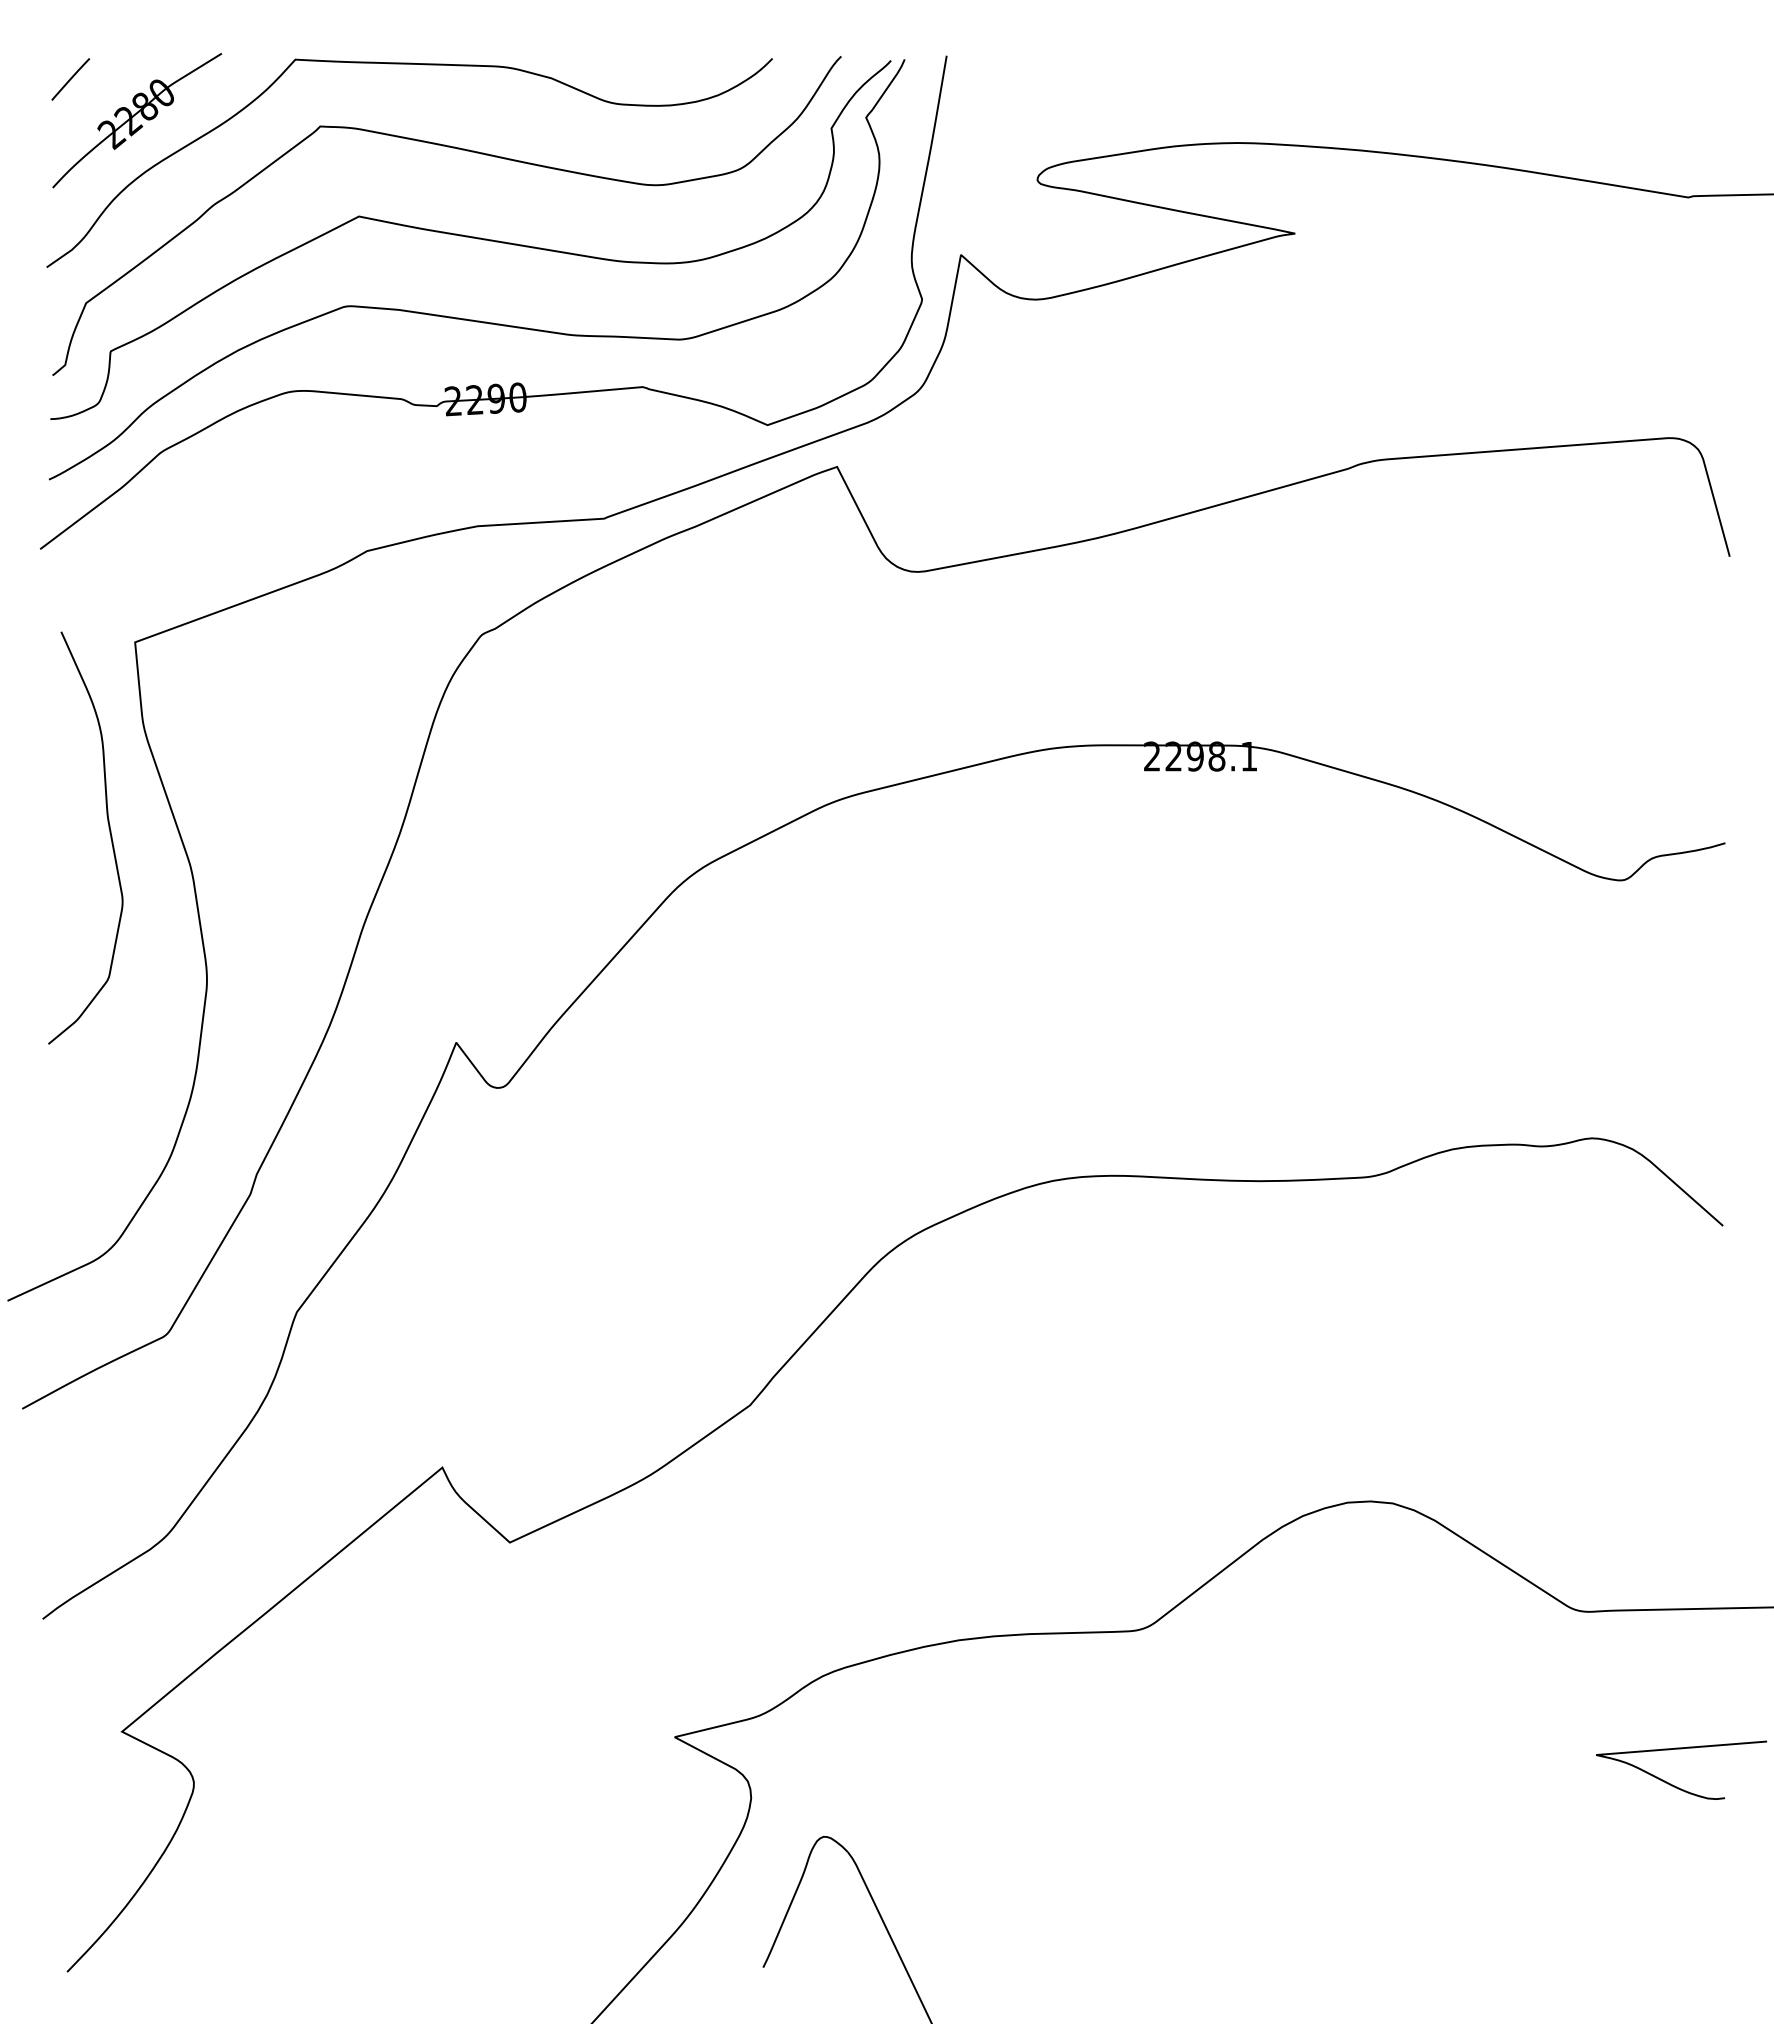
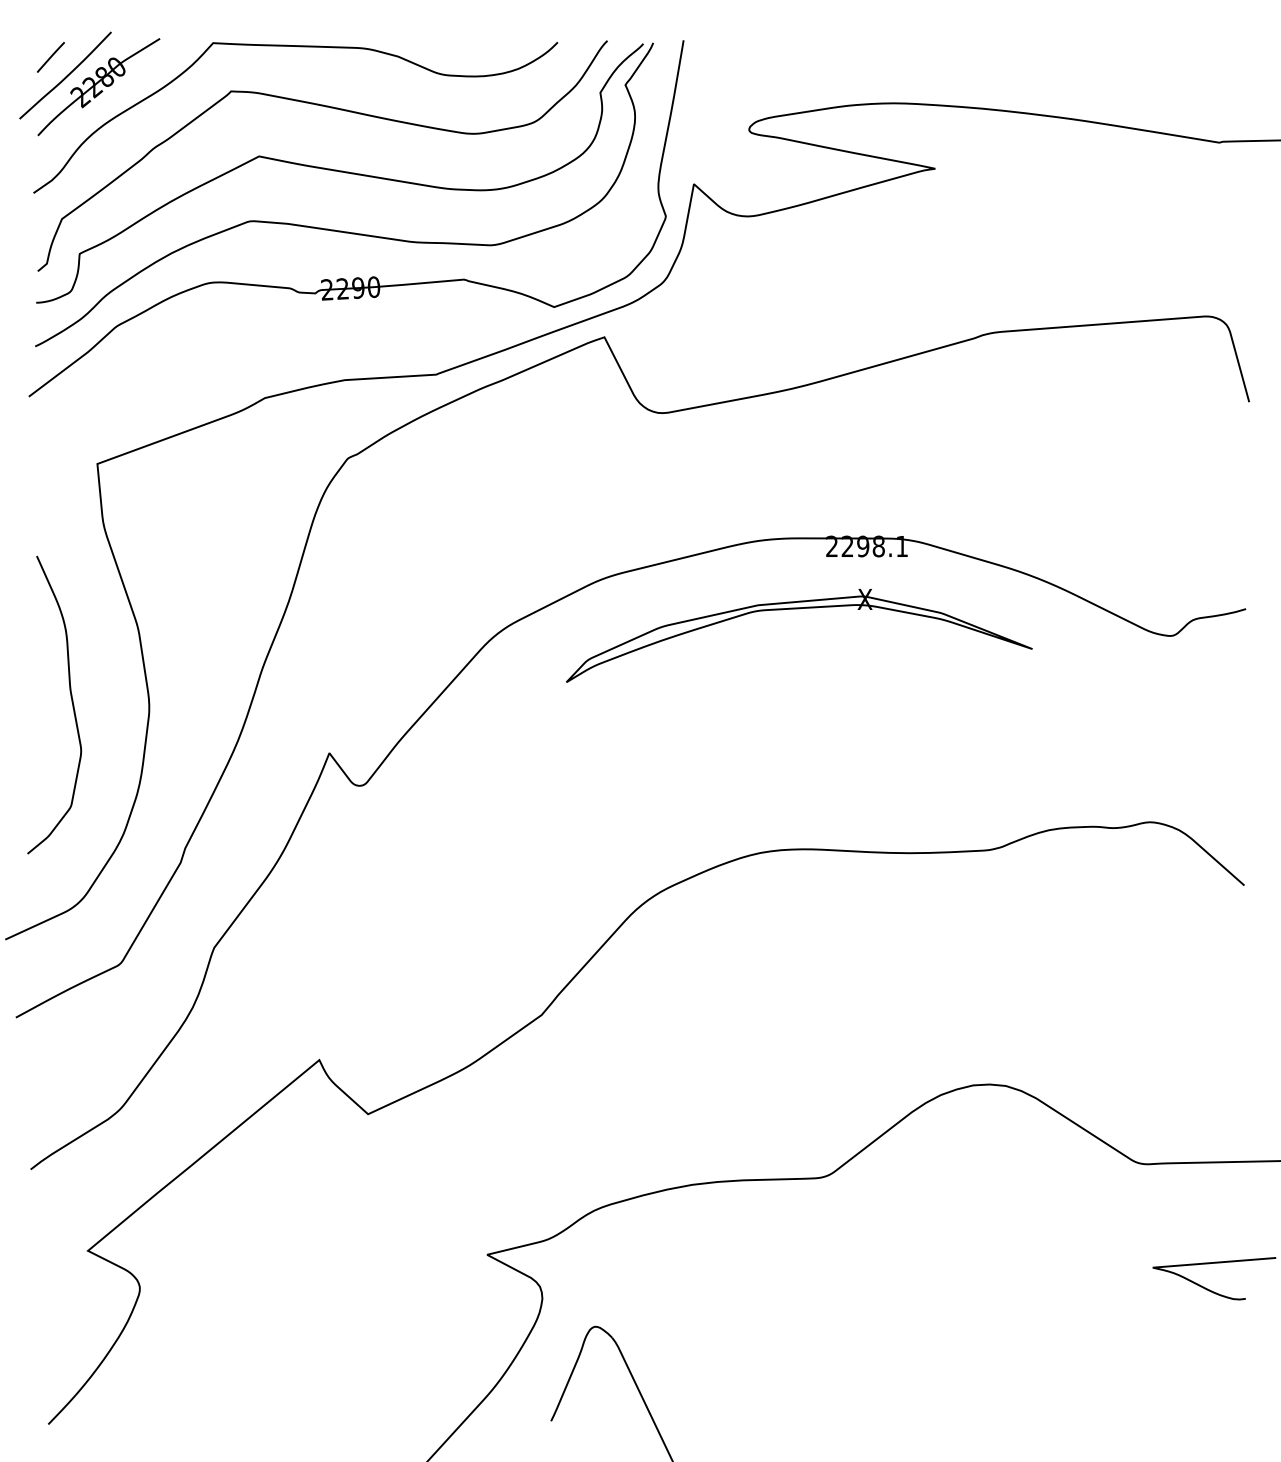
curve: (90, 106) -> (65, 76), added
curve: (109, 833) -> (71, 701), moved
part: (1104, 843) -> (797, 609), added

